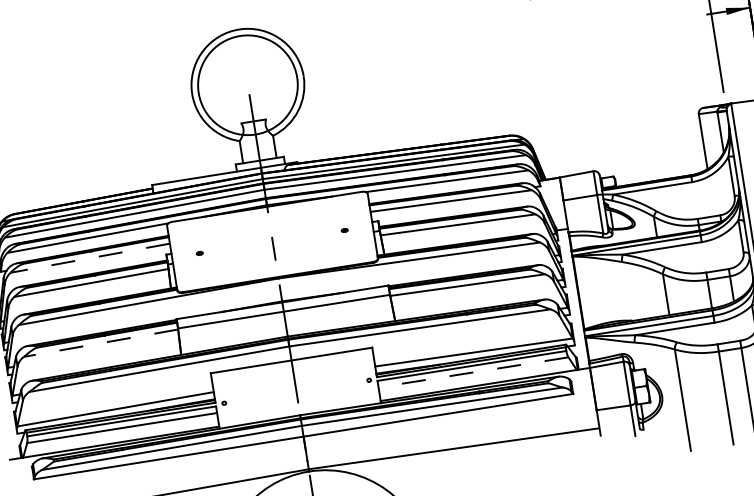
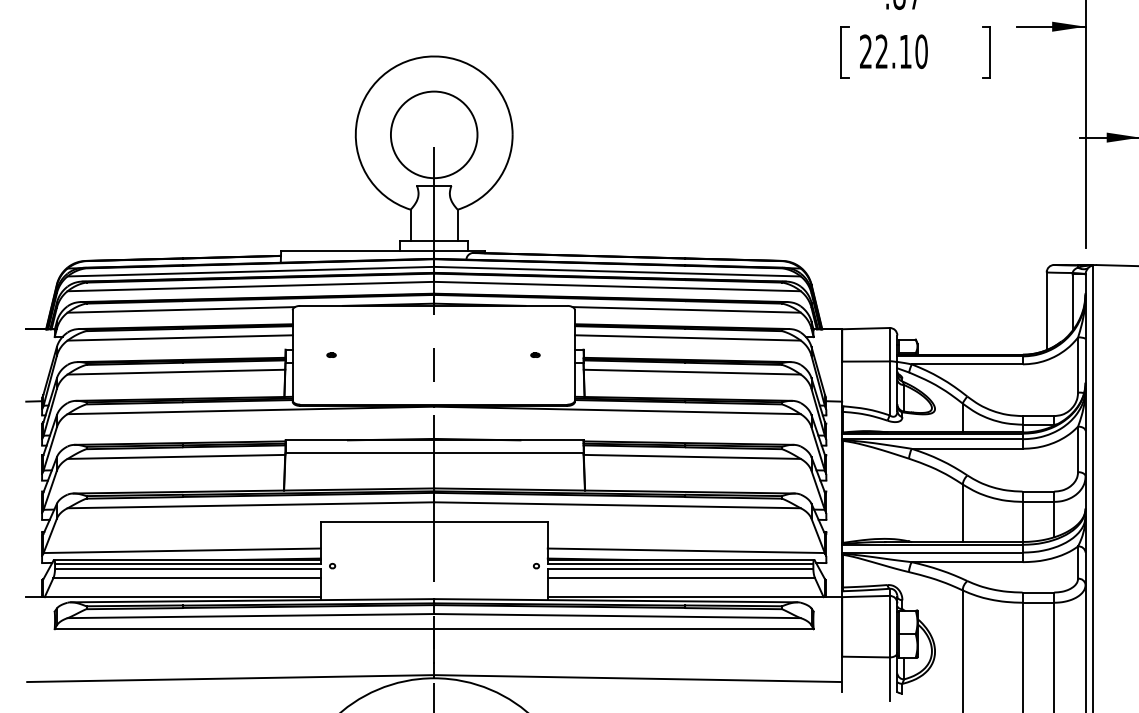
circle: (247, 85) -> (433, 134), size x0.62
line: (90, 257) -> (180, 337), dashed -> solid
line: (100, 342) -> (176, 456), dashed -> solid
line: (473, 372) -> (681, 577), dashed -> solid

